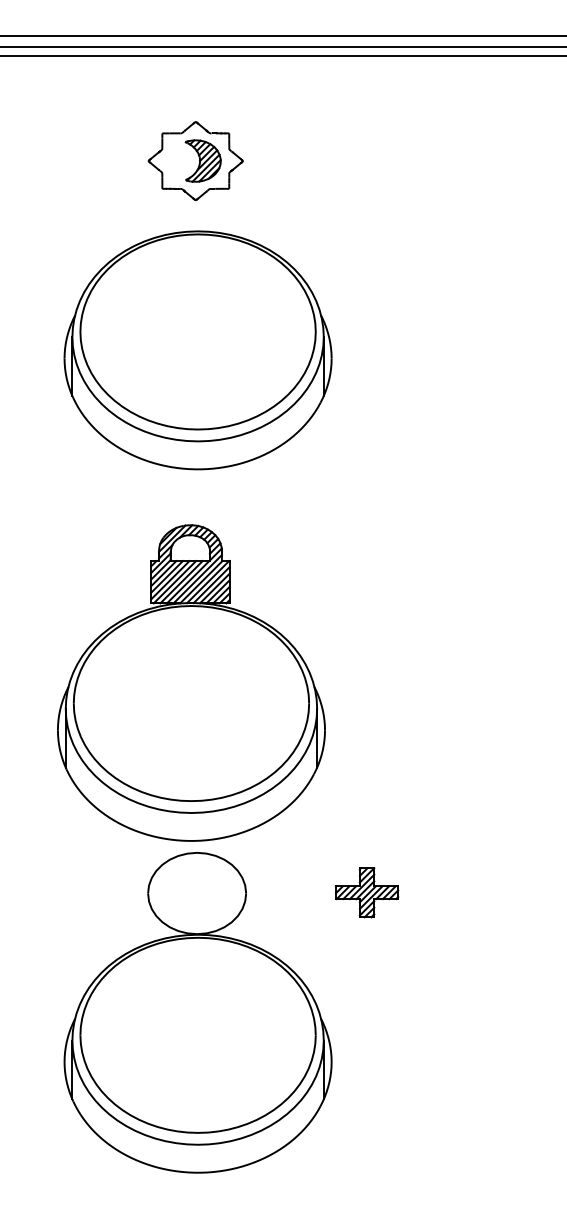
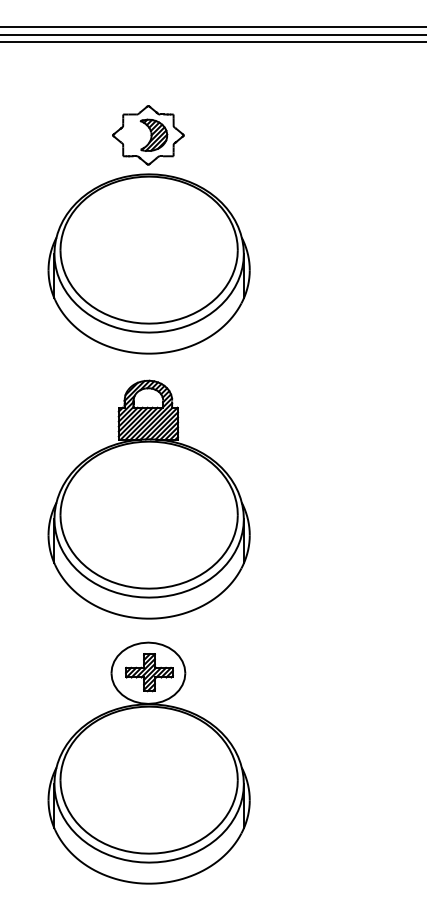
part: (195, 161) -> (148, 135), moved
part: (190, 682) -> (148, 499), moved
part: (367, 892) -> (149, 672), moved

